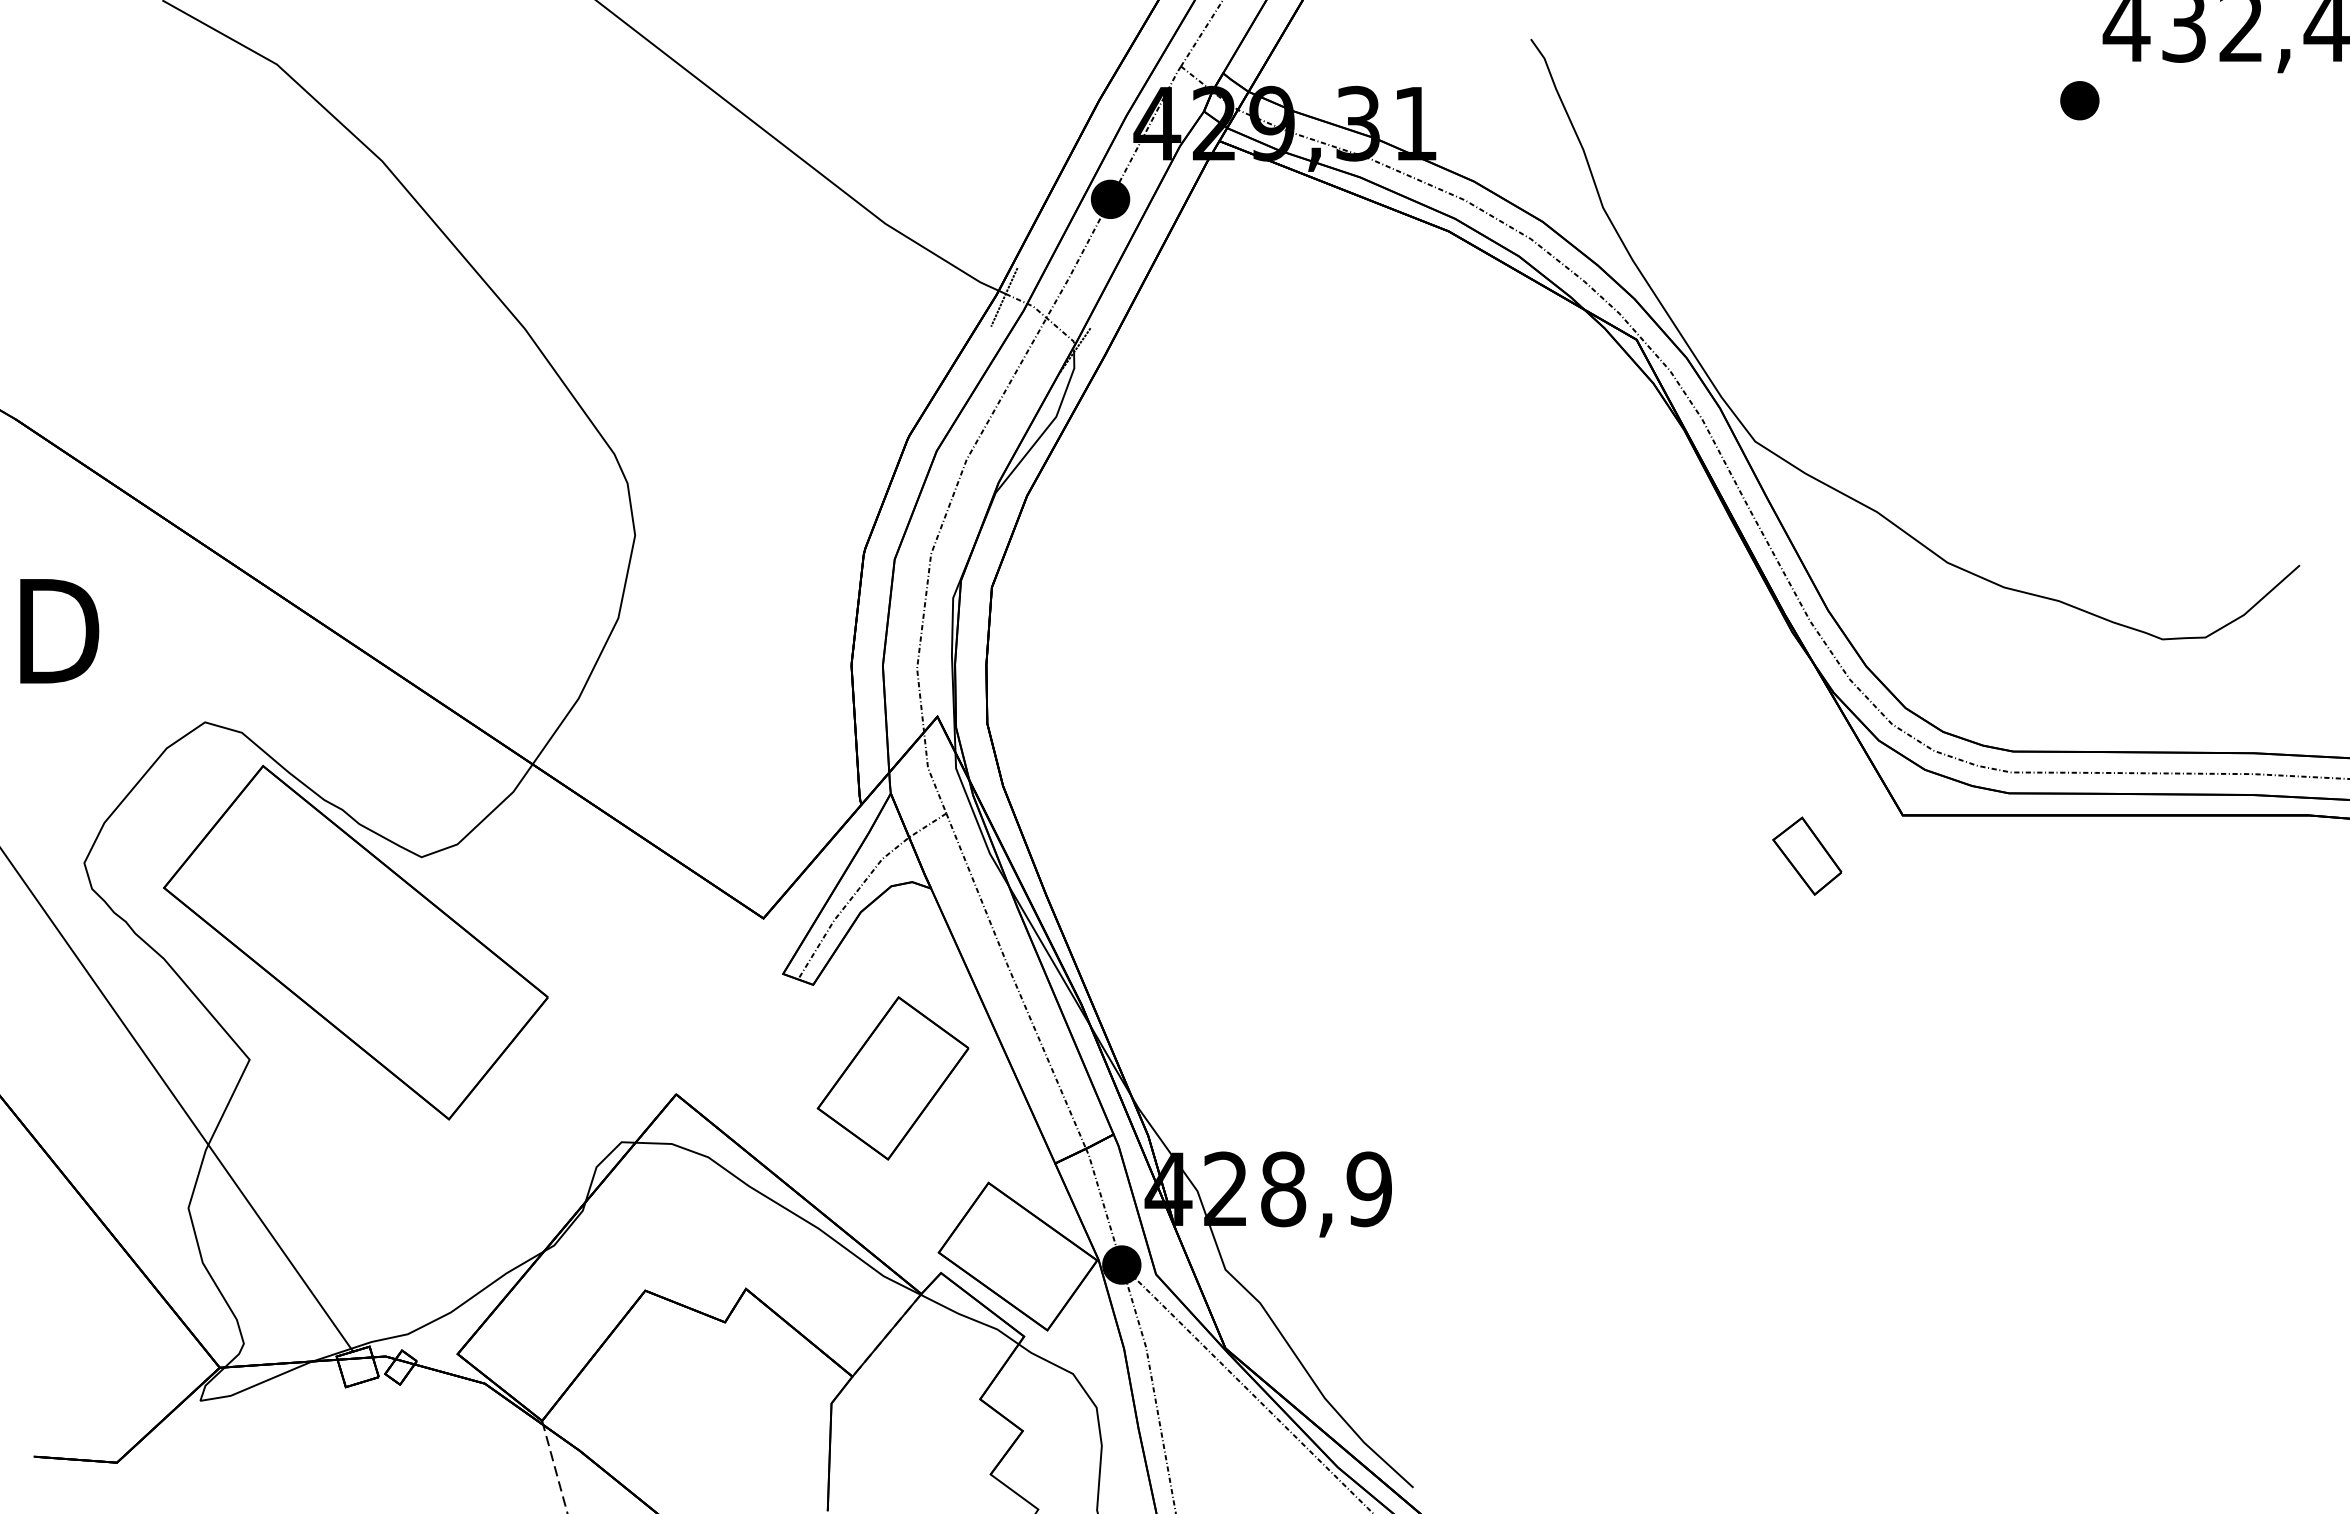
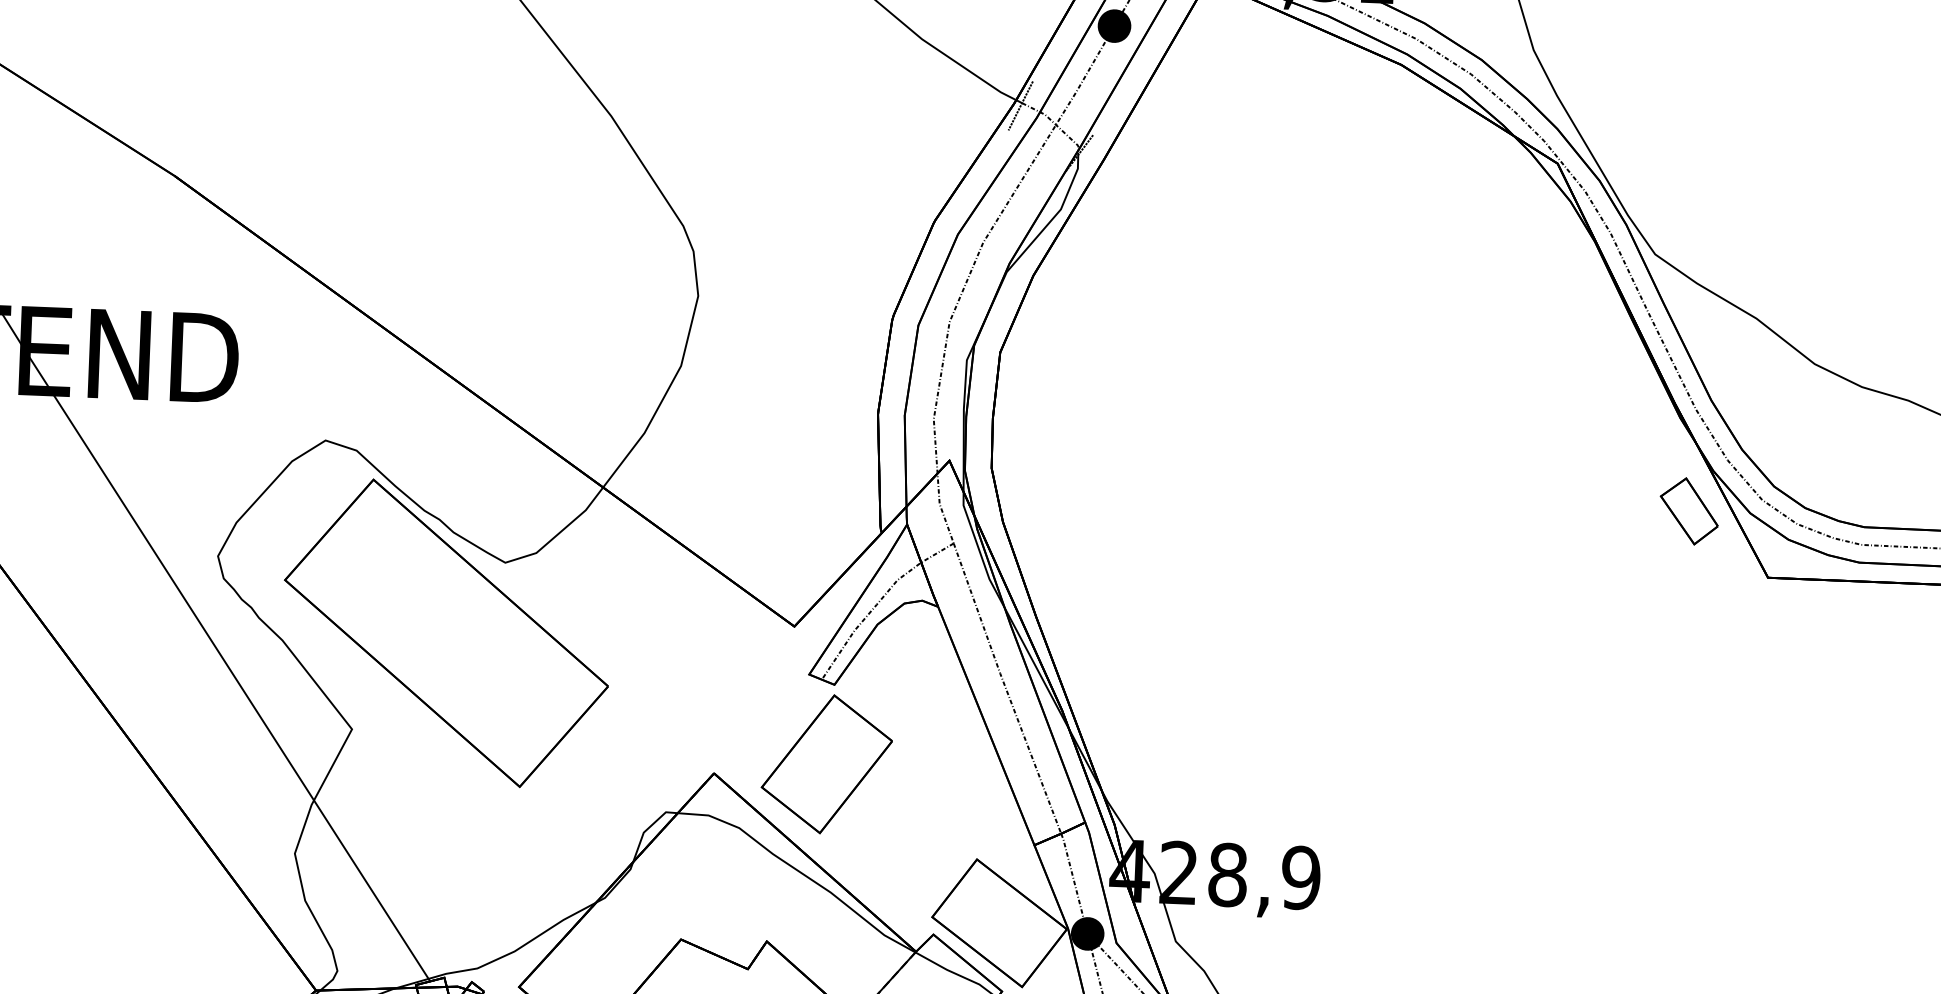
part: (1807, 855) -> (1689, 510), moved
part: (892, 1078) -> (826, 764), moved

